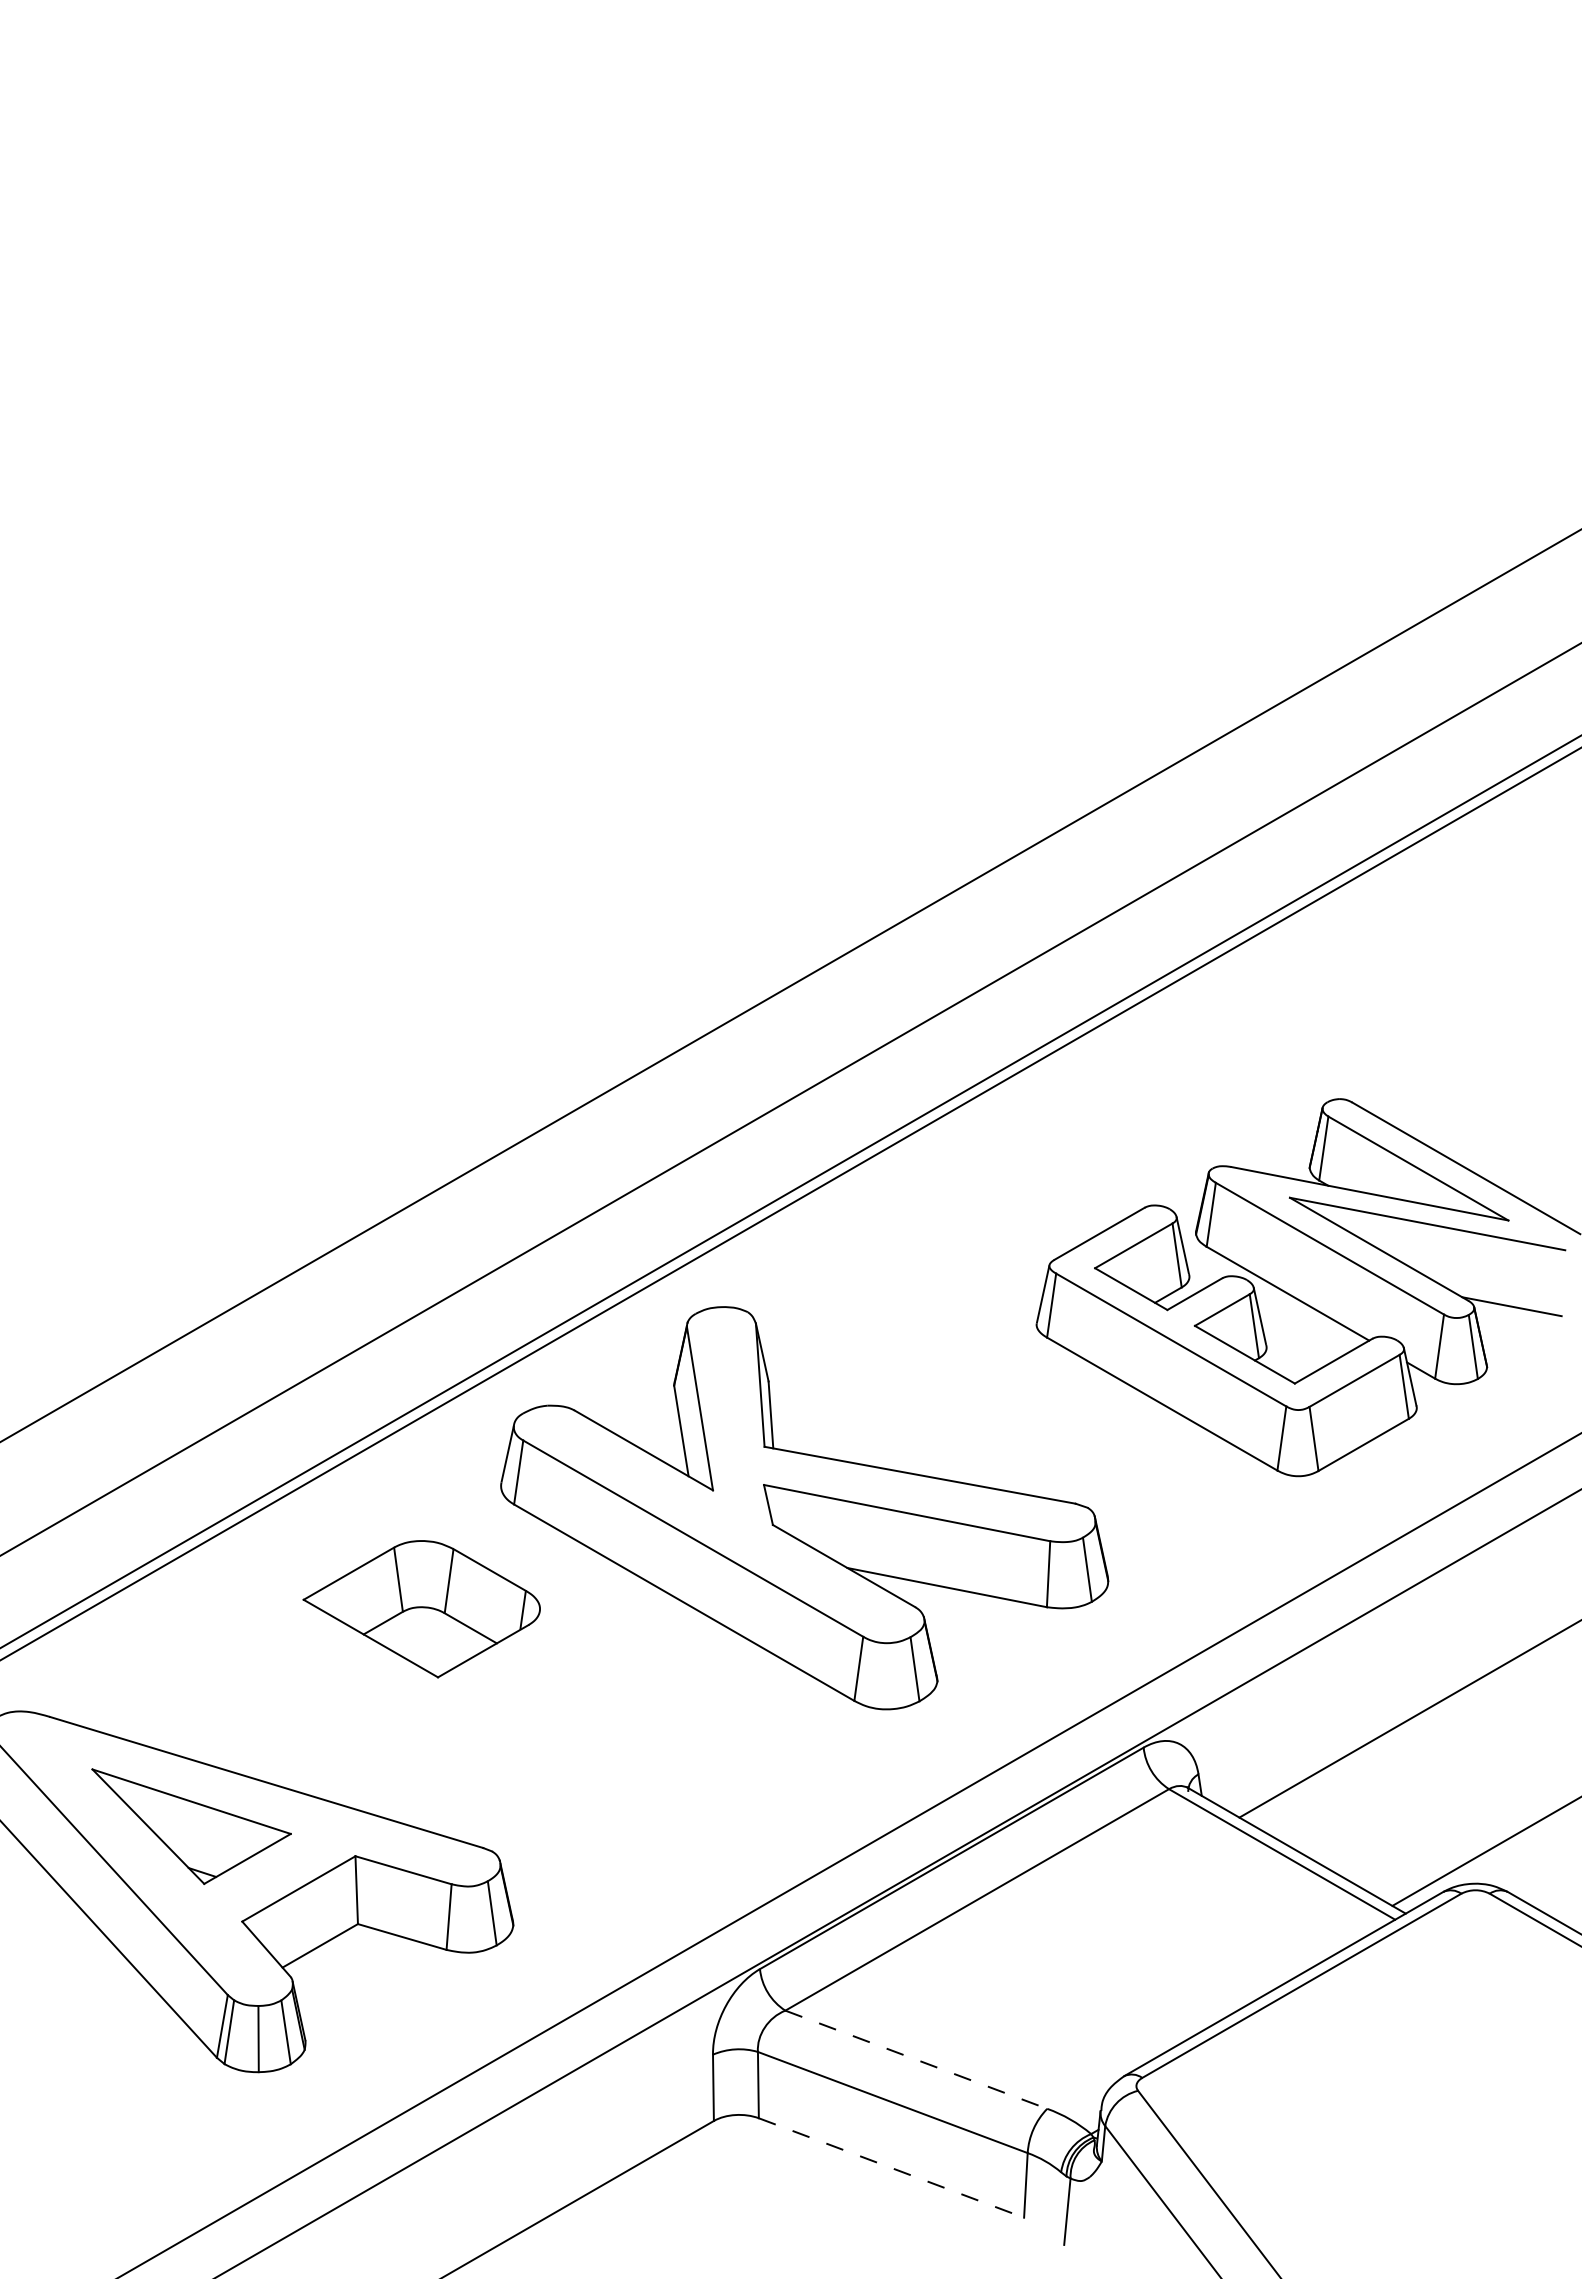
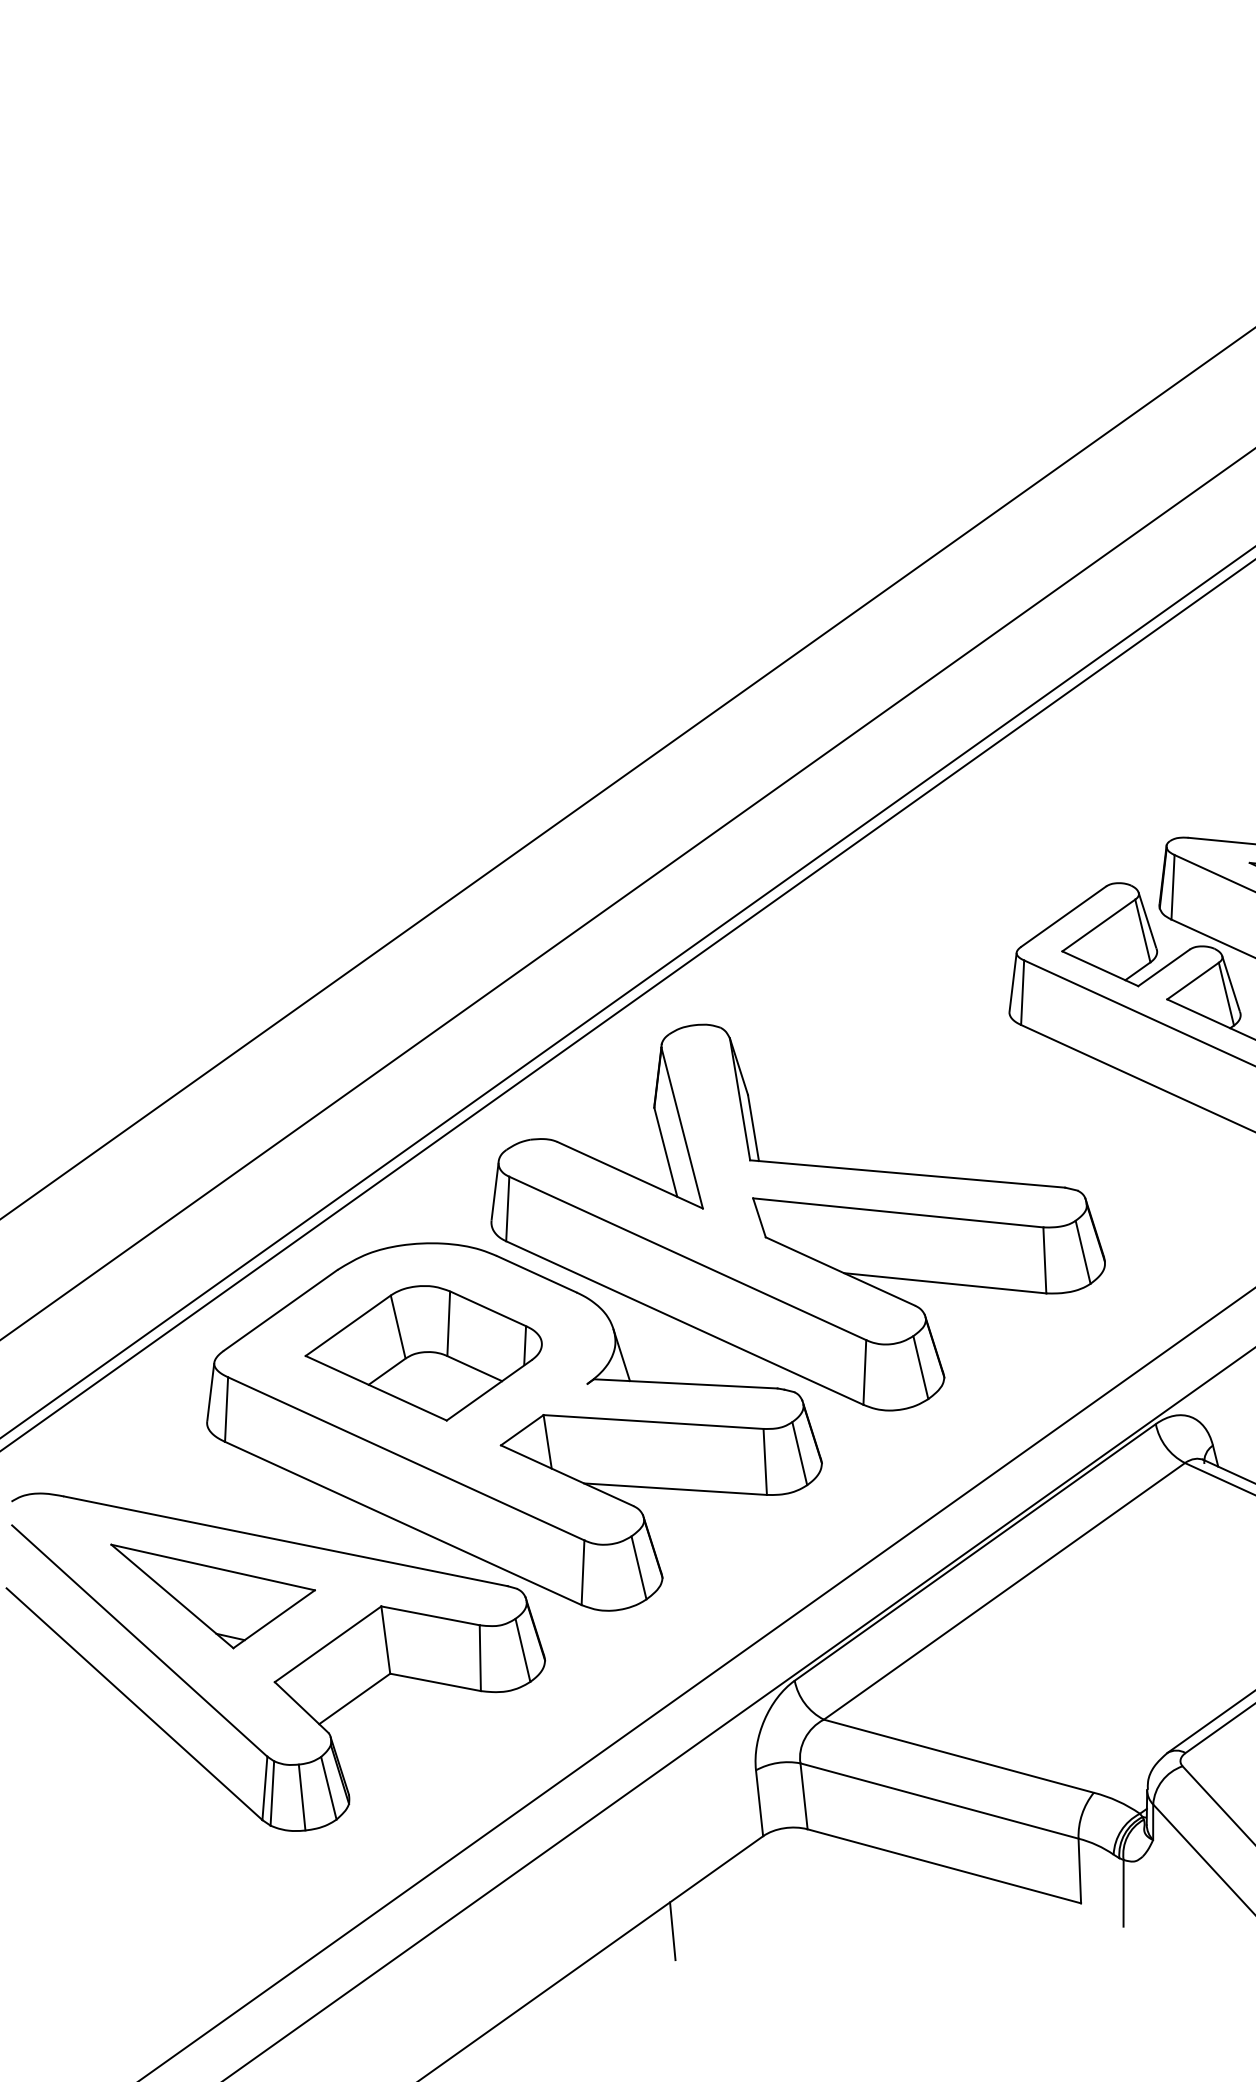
part: (503, 1690) -> (513, 1427), added
line: (916, 2059) -> (959, 1755), dashed -> solid
line: (891, 2167) -> (944, 1865), dashed -> solid
line: (615, 2207) -> (673, 1931), added

